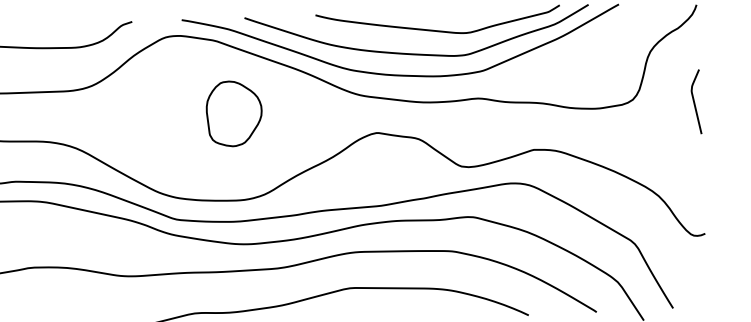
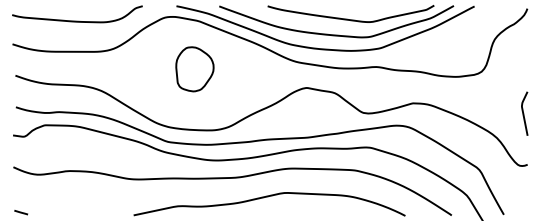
curve: (695, 101) -> (524, 113), moved
part: (233, 114) -> (194, 69), moved

